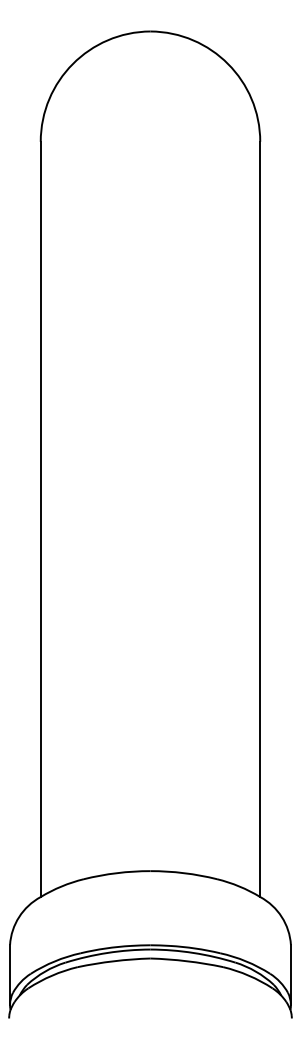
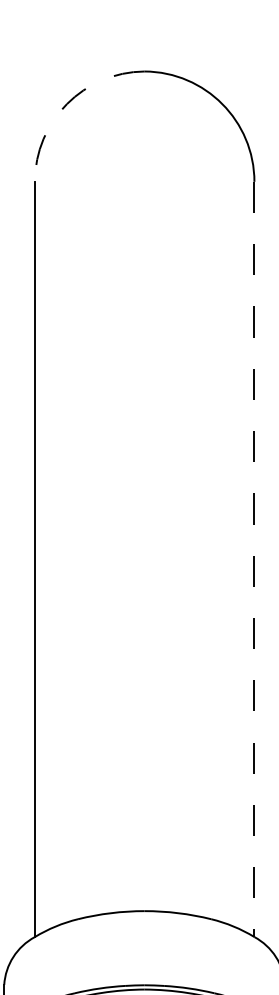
arc: (72, 64) -> (66, 104), solid -> dashed
line: (260, 519) -> (254, 559), solid -> dashed

